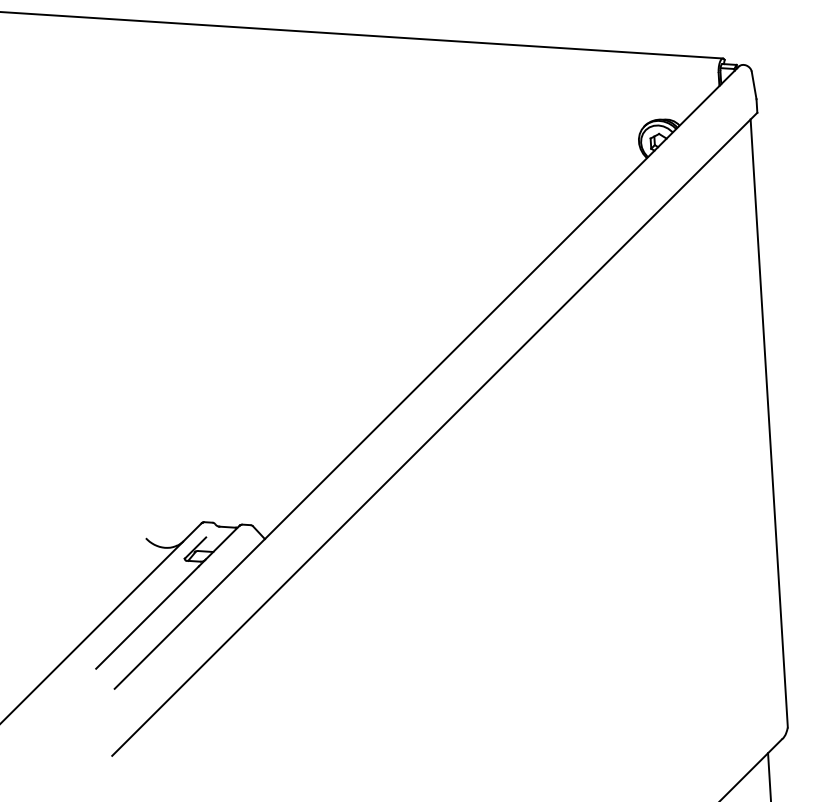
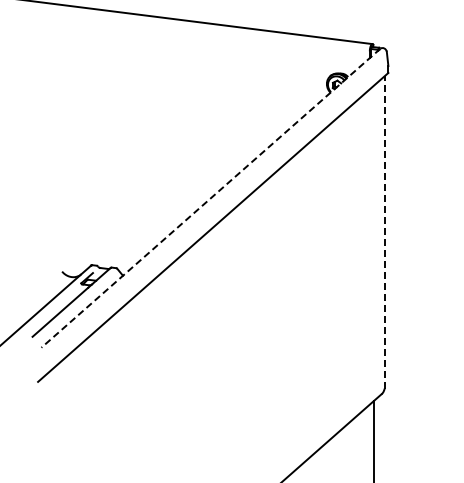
line: (426, 378) -> (210, 198), solid -> dashed
line: (768, 421) -> (384, 231), solid -> dashed

